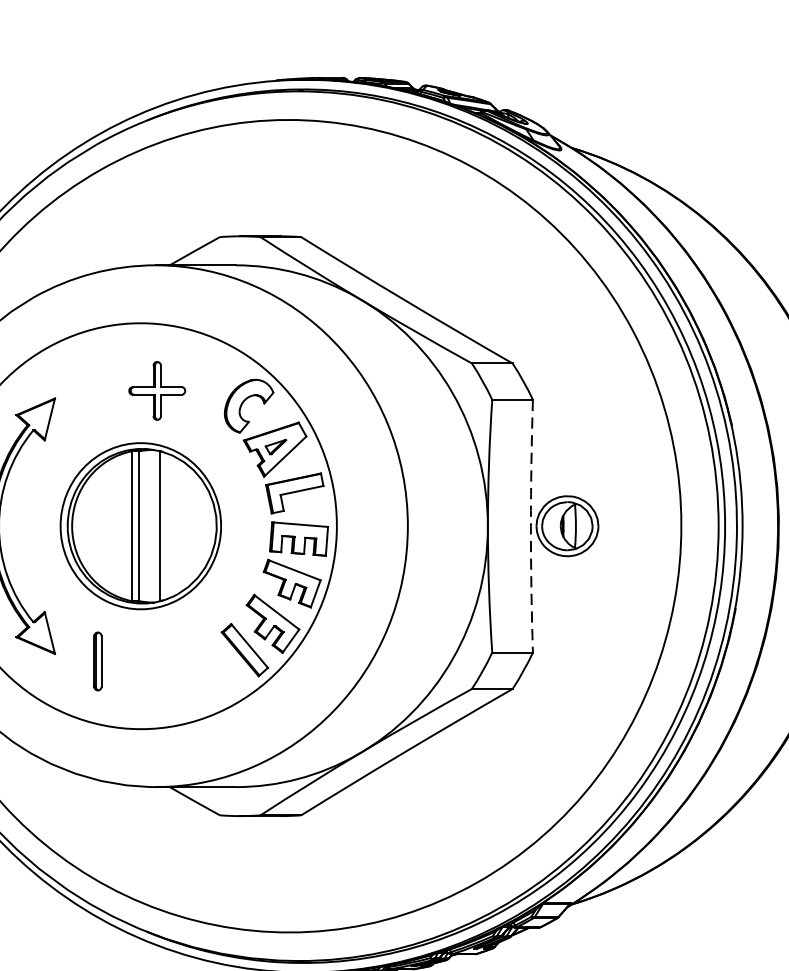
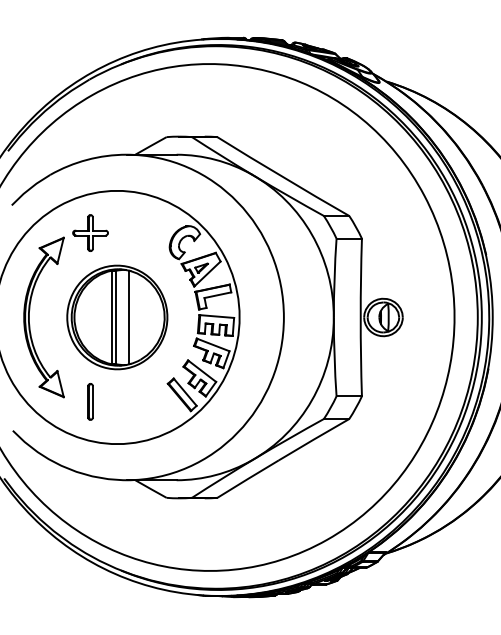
part: (157, 389) -> (90, 232), moved
arc: (530, 526) -> (360, 317), dashed -> solid

